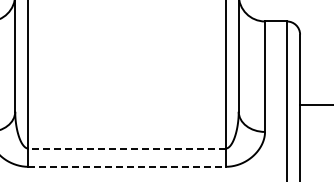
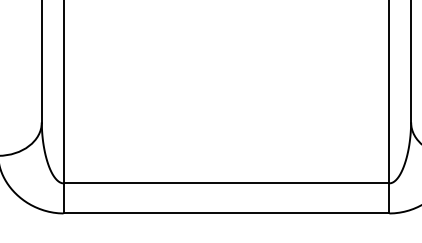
line: (126, 148) -> (225, 183), dashed -> solid
line: (126, 166) -> (225, 212), dashed -> solid

